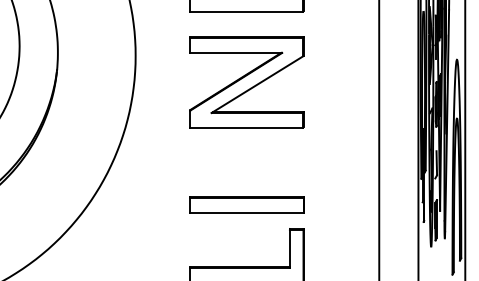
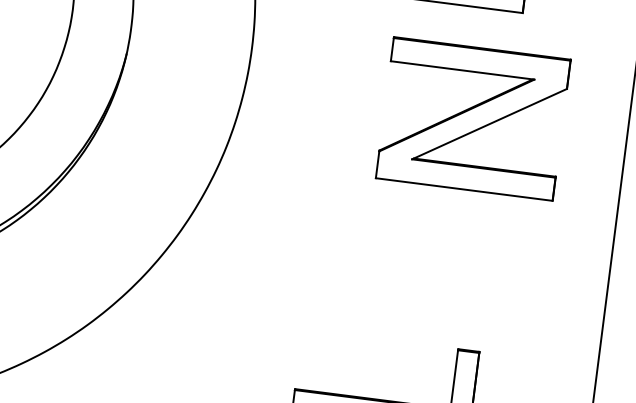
part: (246, 82) -> (472, 118), moved
part: (246, 204) -> (395, 302), removed

